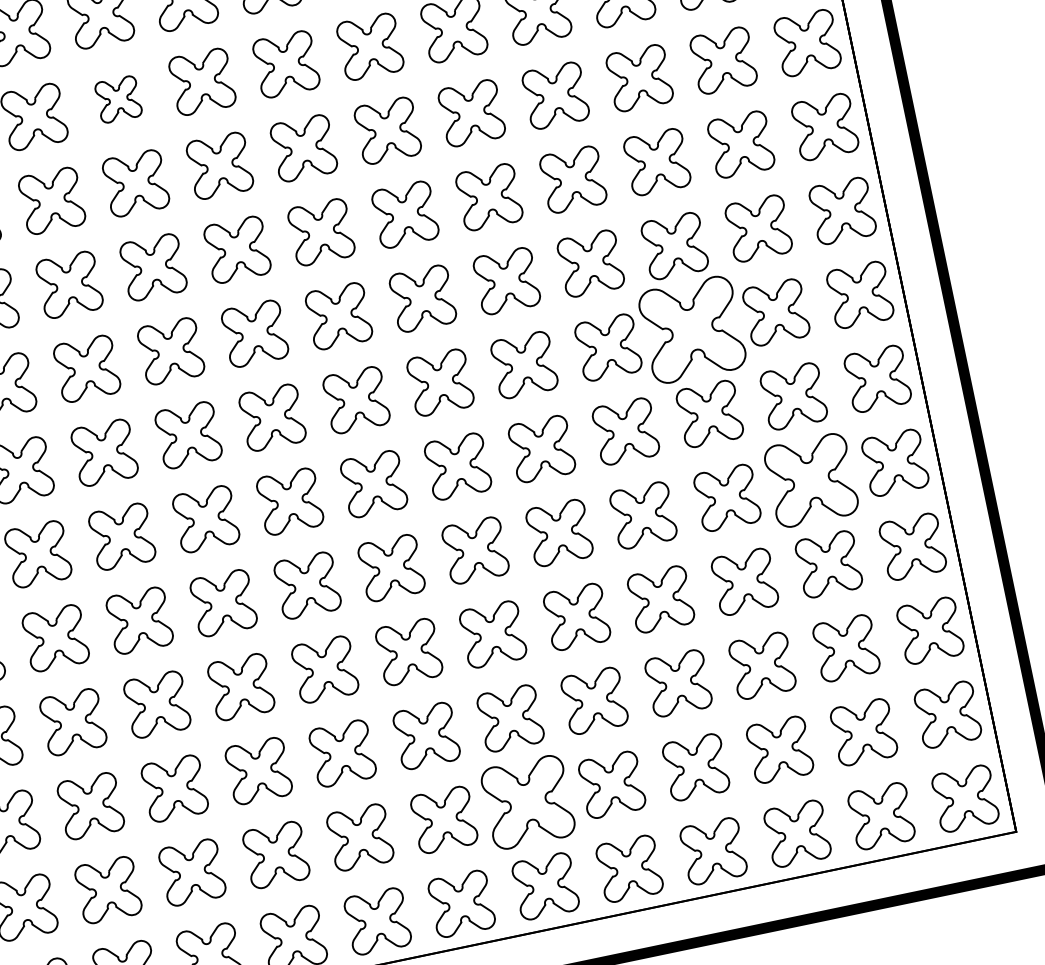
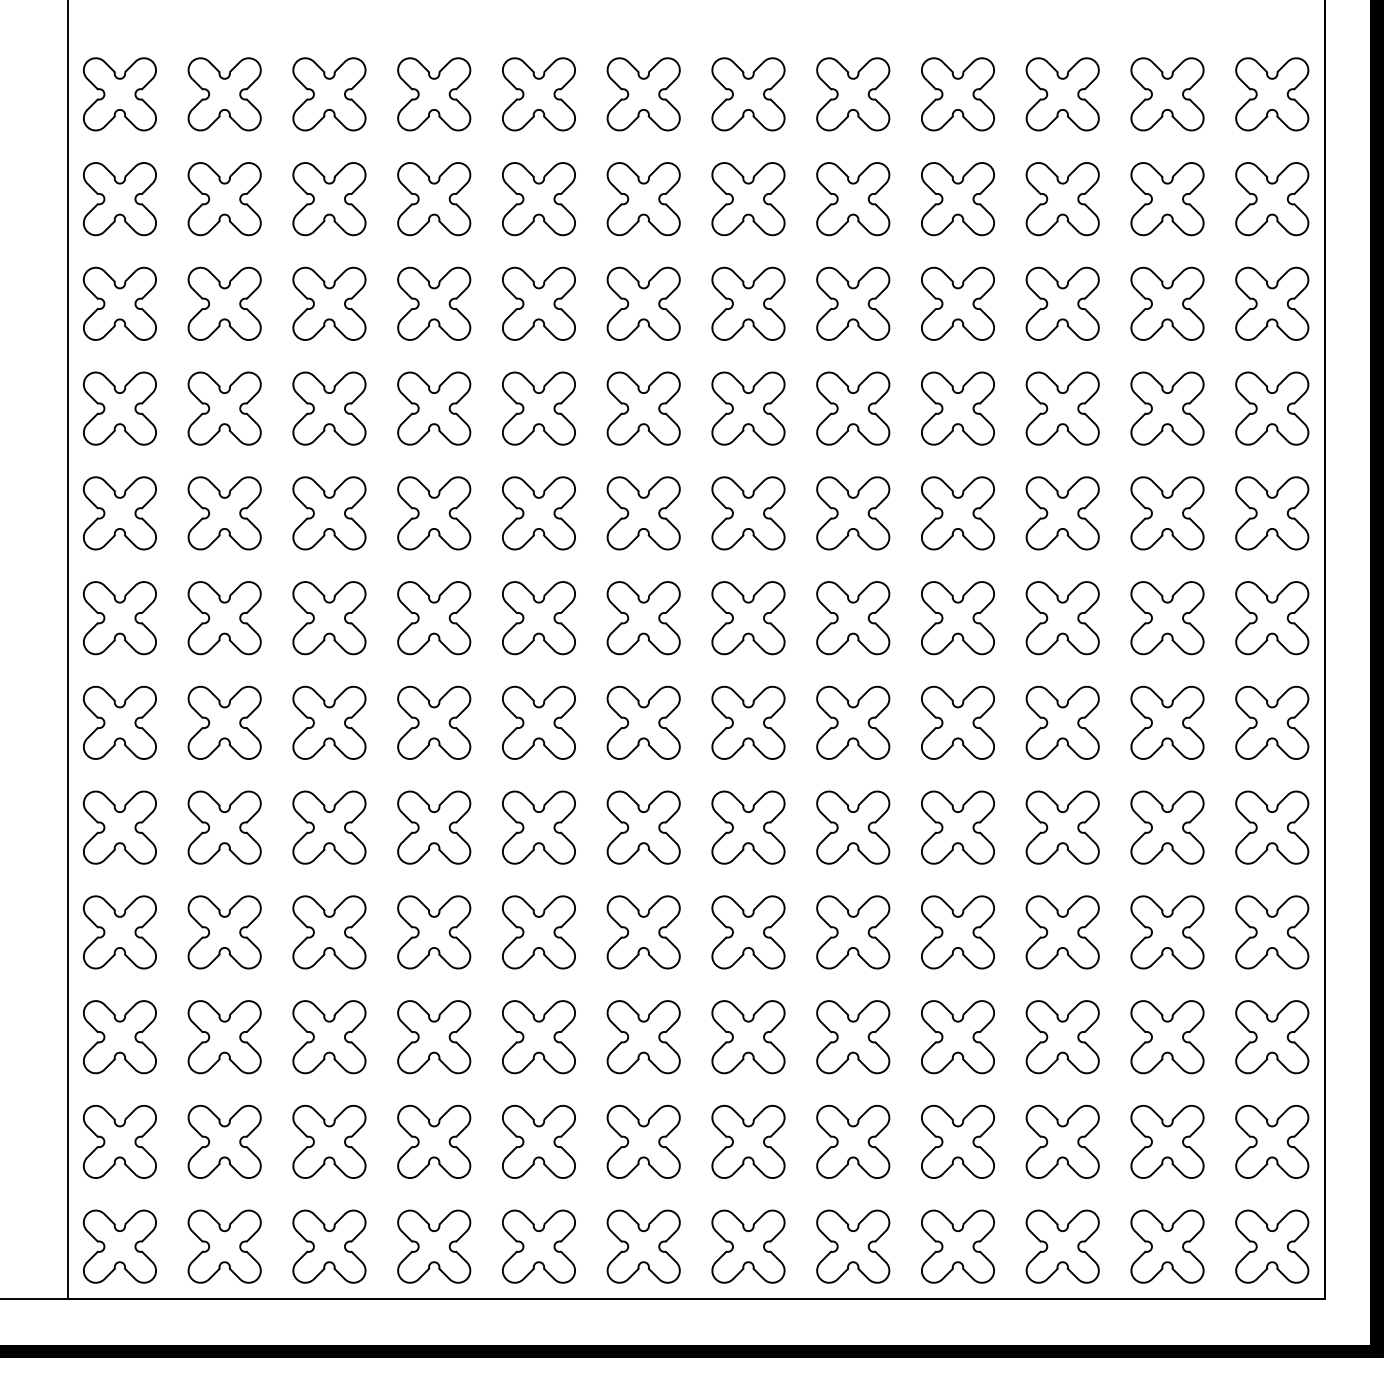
part: (118, 99) -> (434, 199), size x1.43
part: (692, 330) -> (1062, 618), size x0.62
part: (811, 480) -> (1167, 827), size x0.71
part: (528, 802) -> (748, 1141), size x0.71

